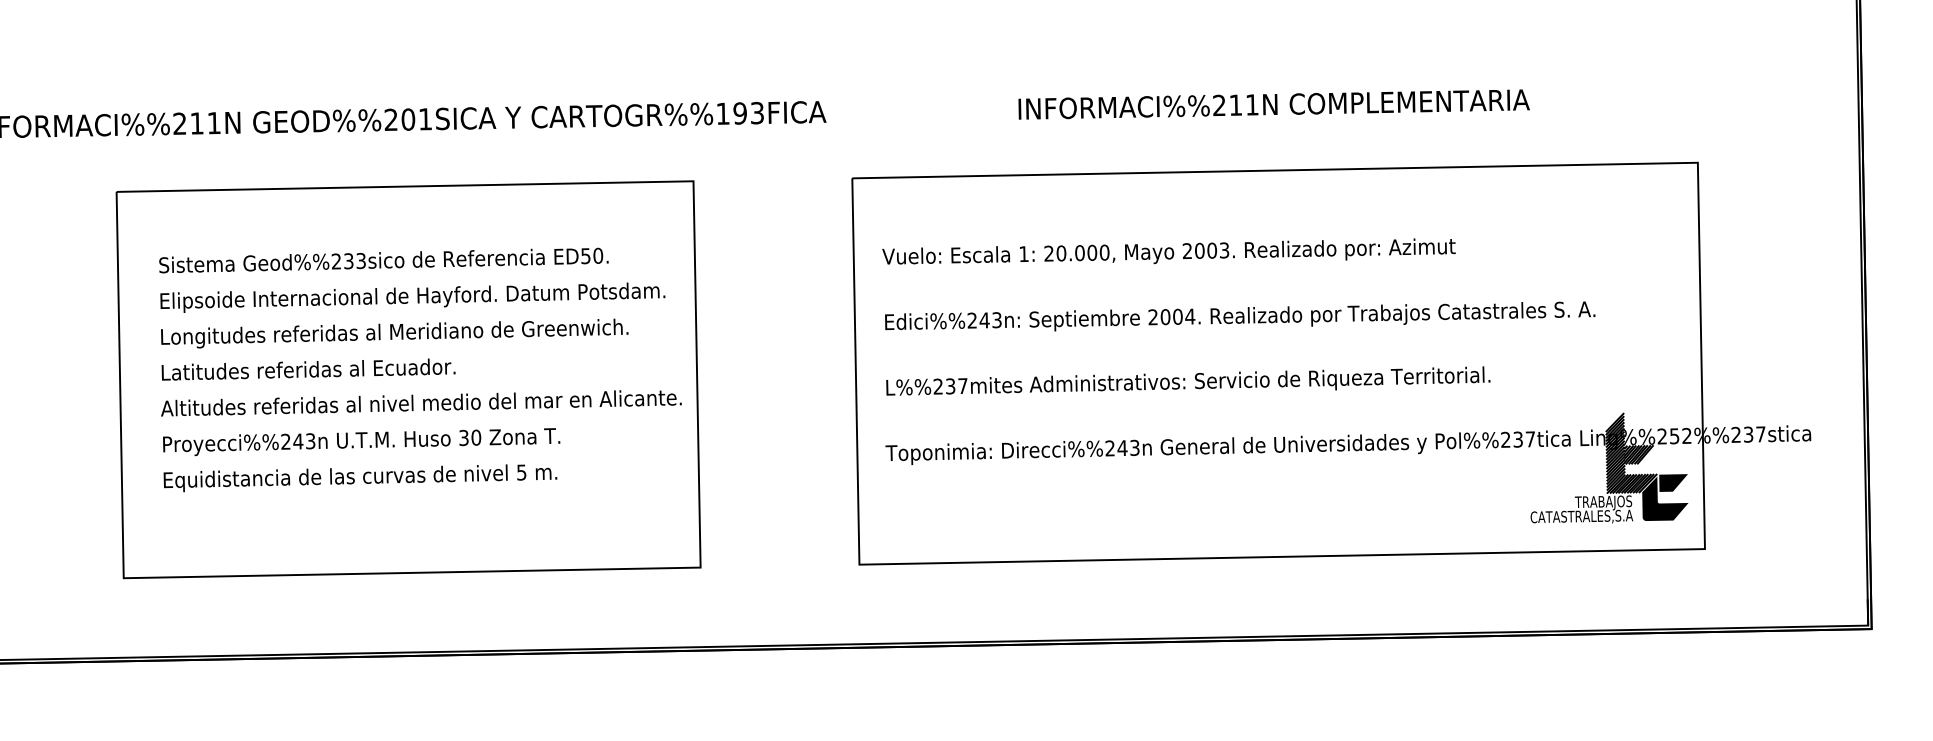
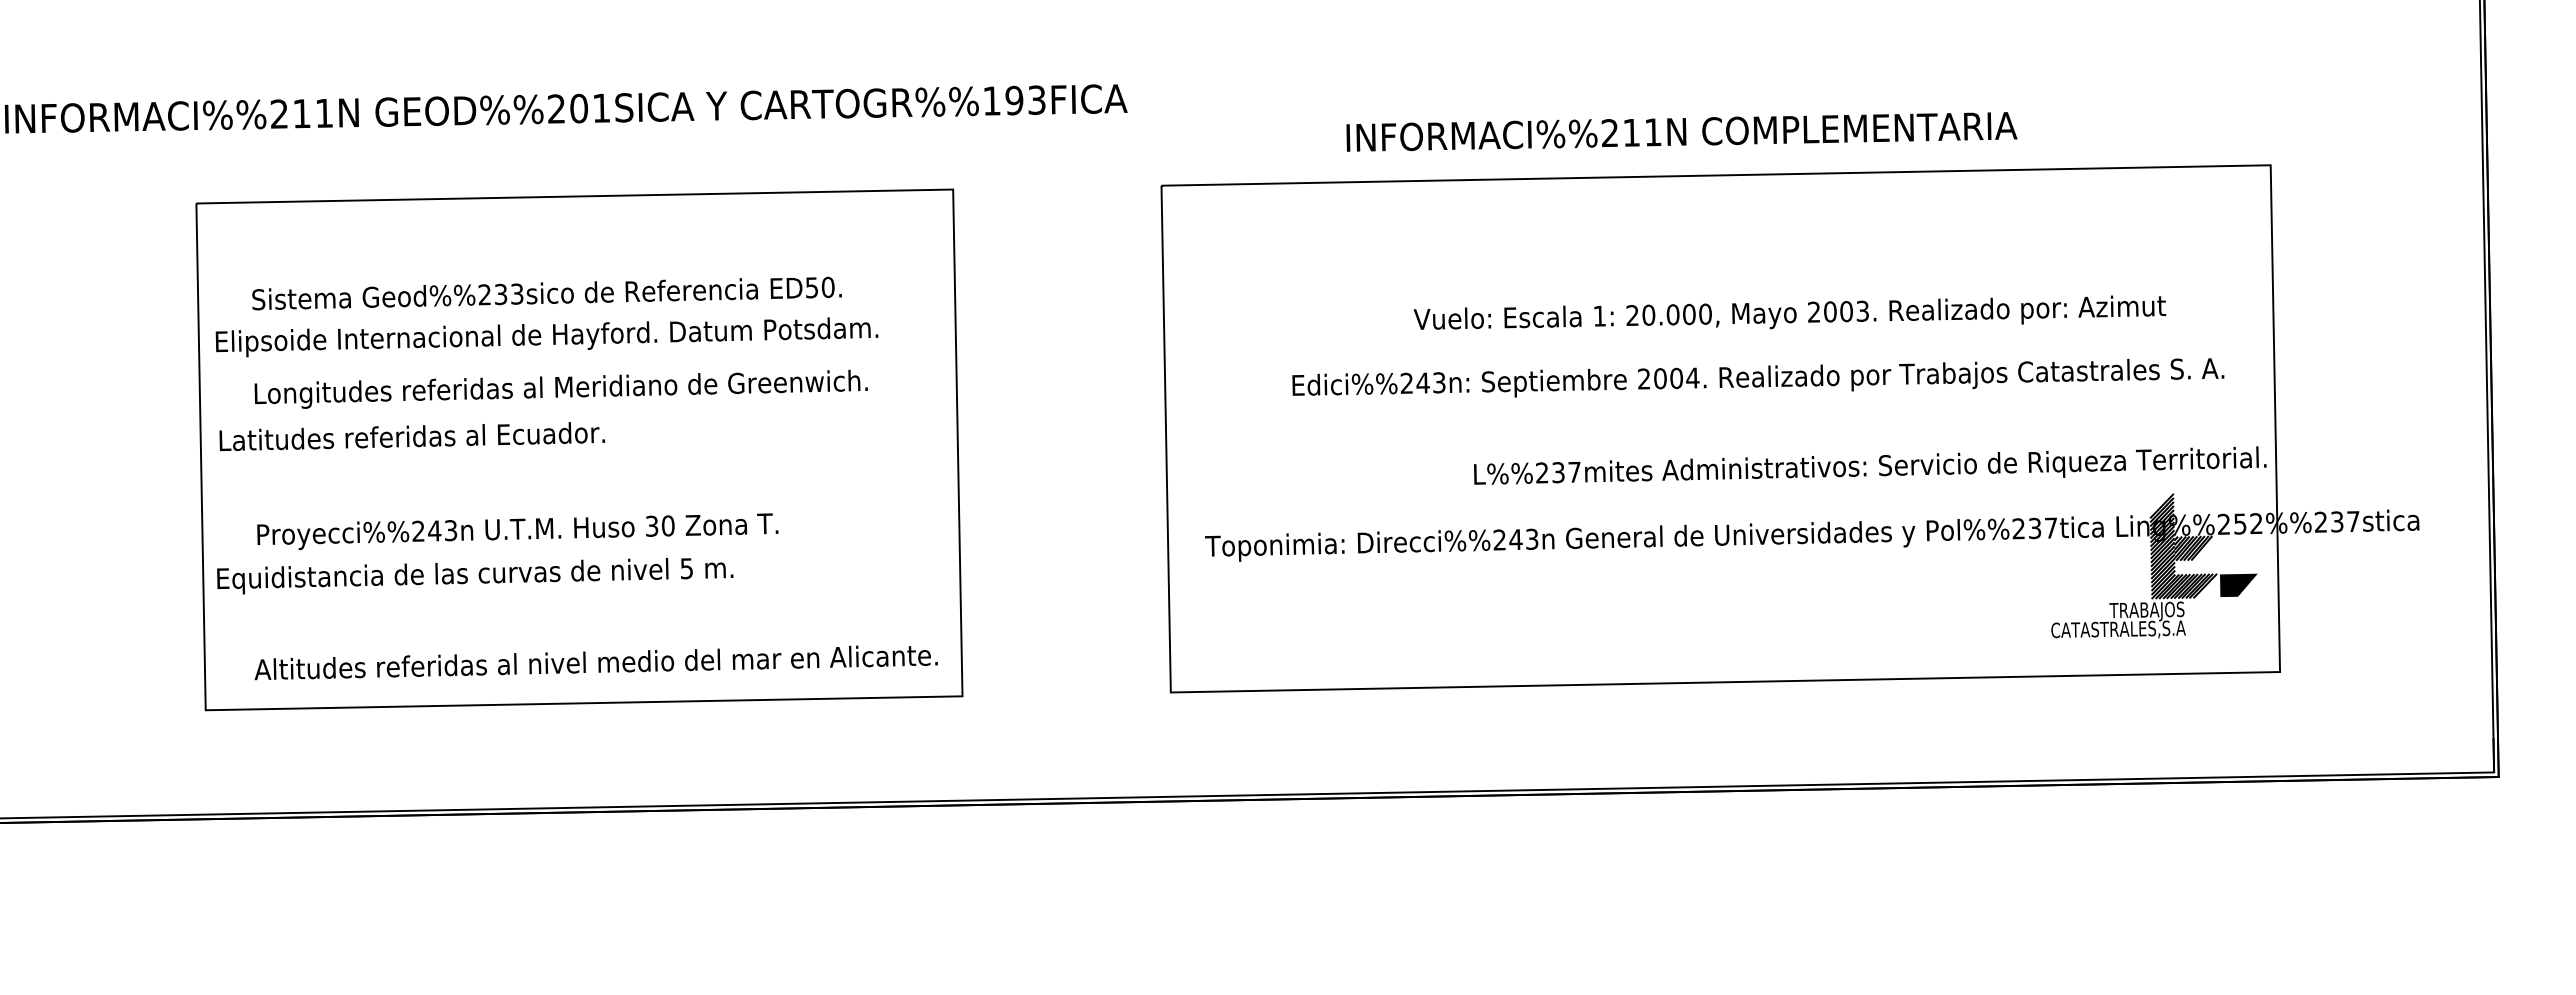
text: (1273, 104) -> (1681, 131), moved
text: (1168, 251) -> (1789, 312), moved
text: (412, 297) -> (546, 337), moved
text: (1240, 316) -> (1758, 377), moved
text: (308, 369) -> (411, 436), moved
text: (1188, 380) -> (1870, 465), moved
text: (420, 403) -> (595, 662), moved
text: (360, 478) -> (475, 576), moved
fill: (1664, 498) -> (2227, 605), removed

